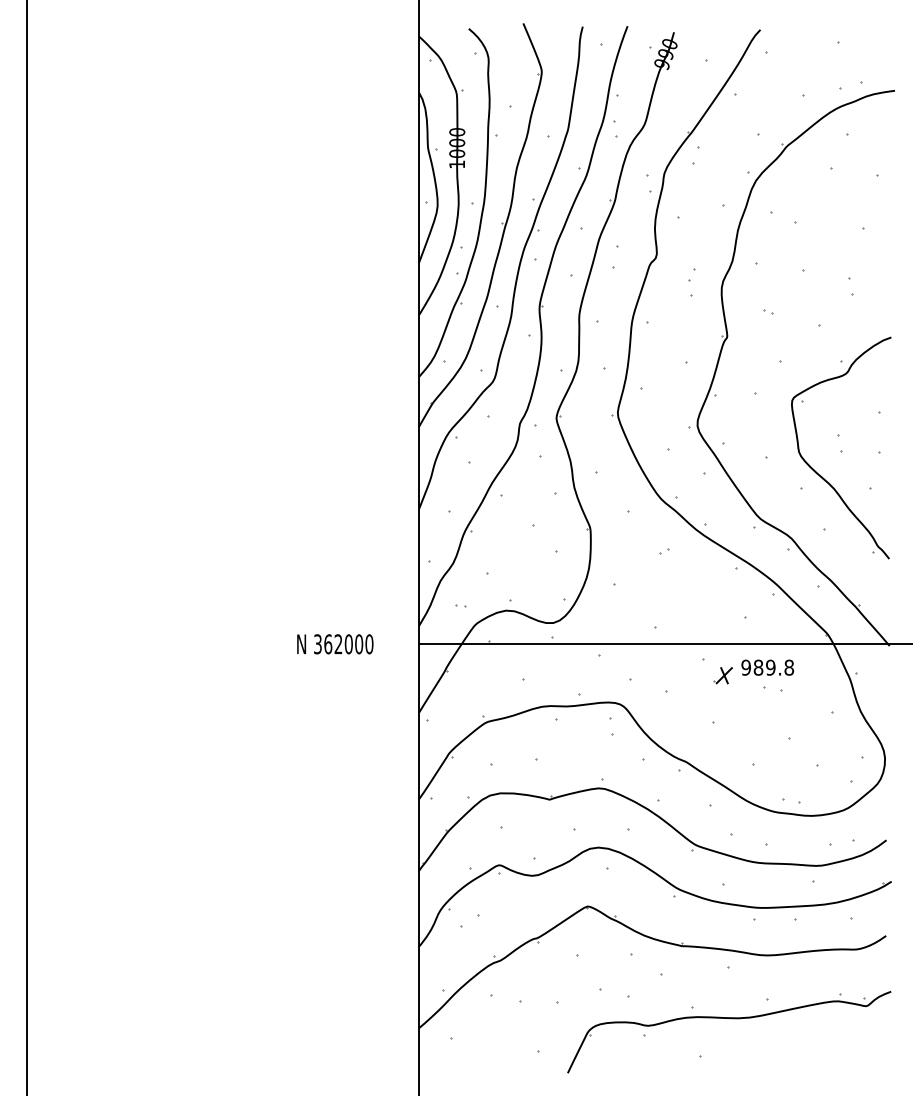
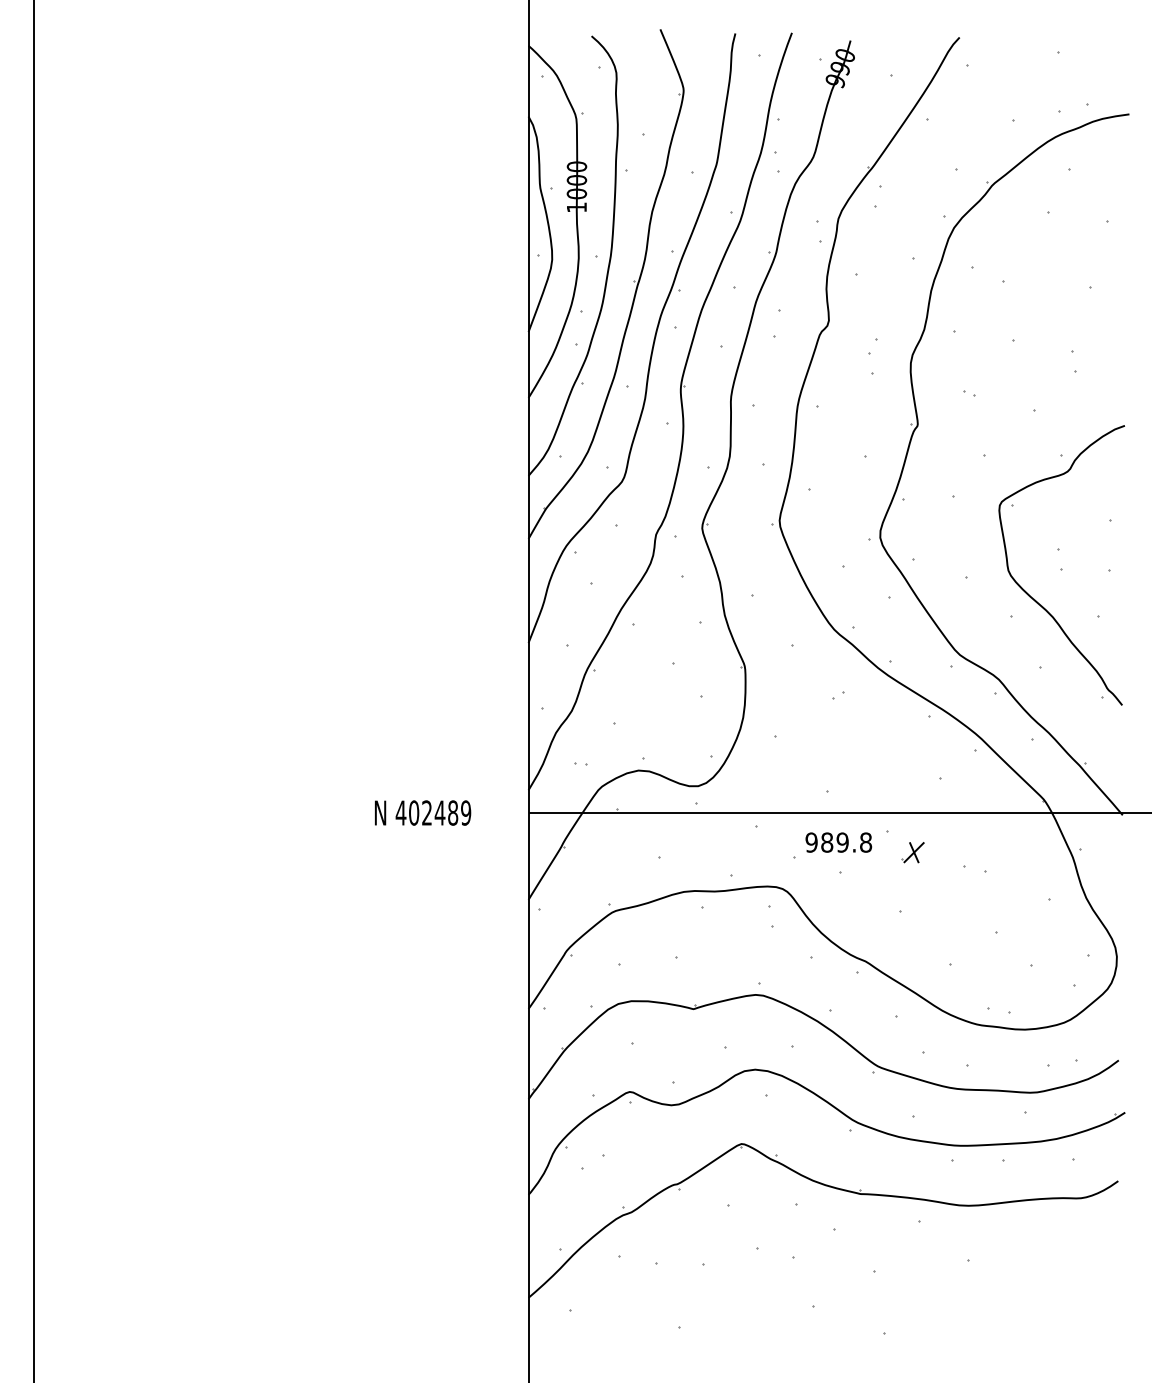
text: (343, 644) -> (433, 813), 362000 -> 402489
text: (767, 667) -> (838, 842), moved
part: (730, 1019) -> (921, 1286), removed

